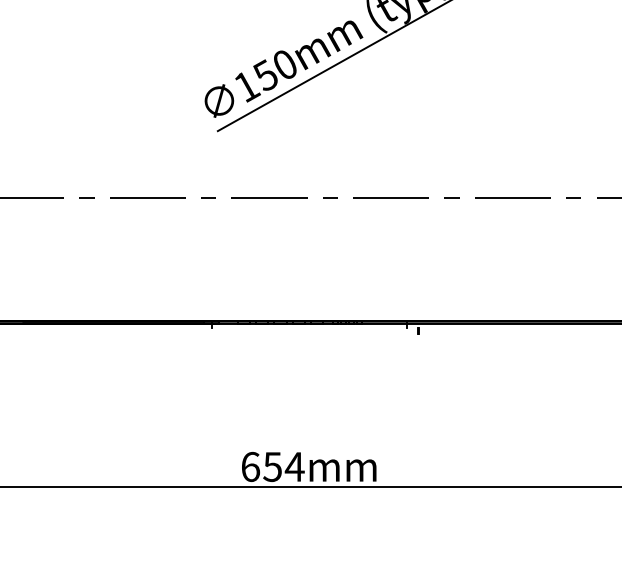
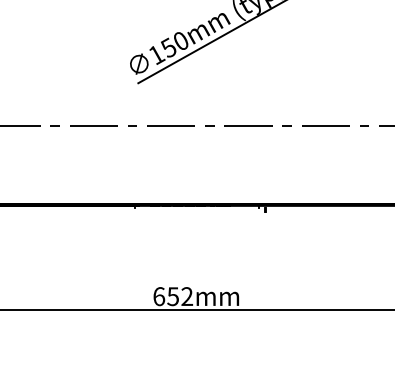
text: (293, 466) -> (186, 296), 654mm -> 652mm

